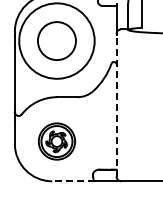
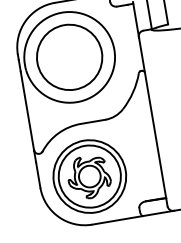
circle: (56, 40) -> (69, 56), size x1.43
line: (116, 105) -> (153, 121), dashed -> solid
part: (56, 141) -> (89, 176), size x1.67
line: (73, 181) -> (117, 220), dashed -> solid

